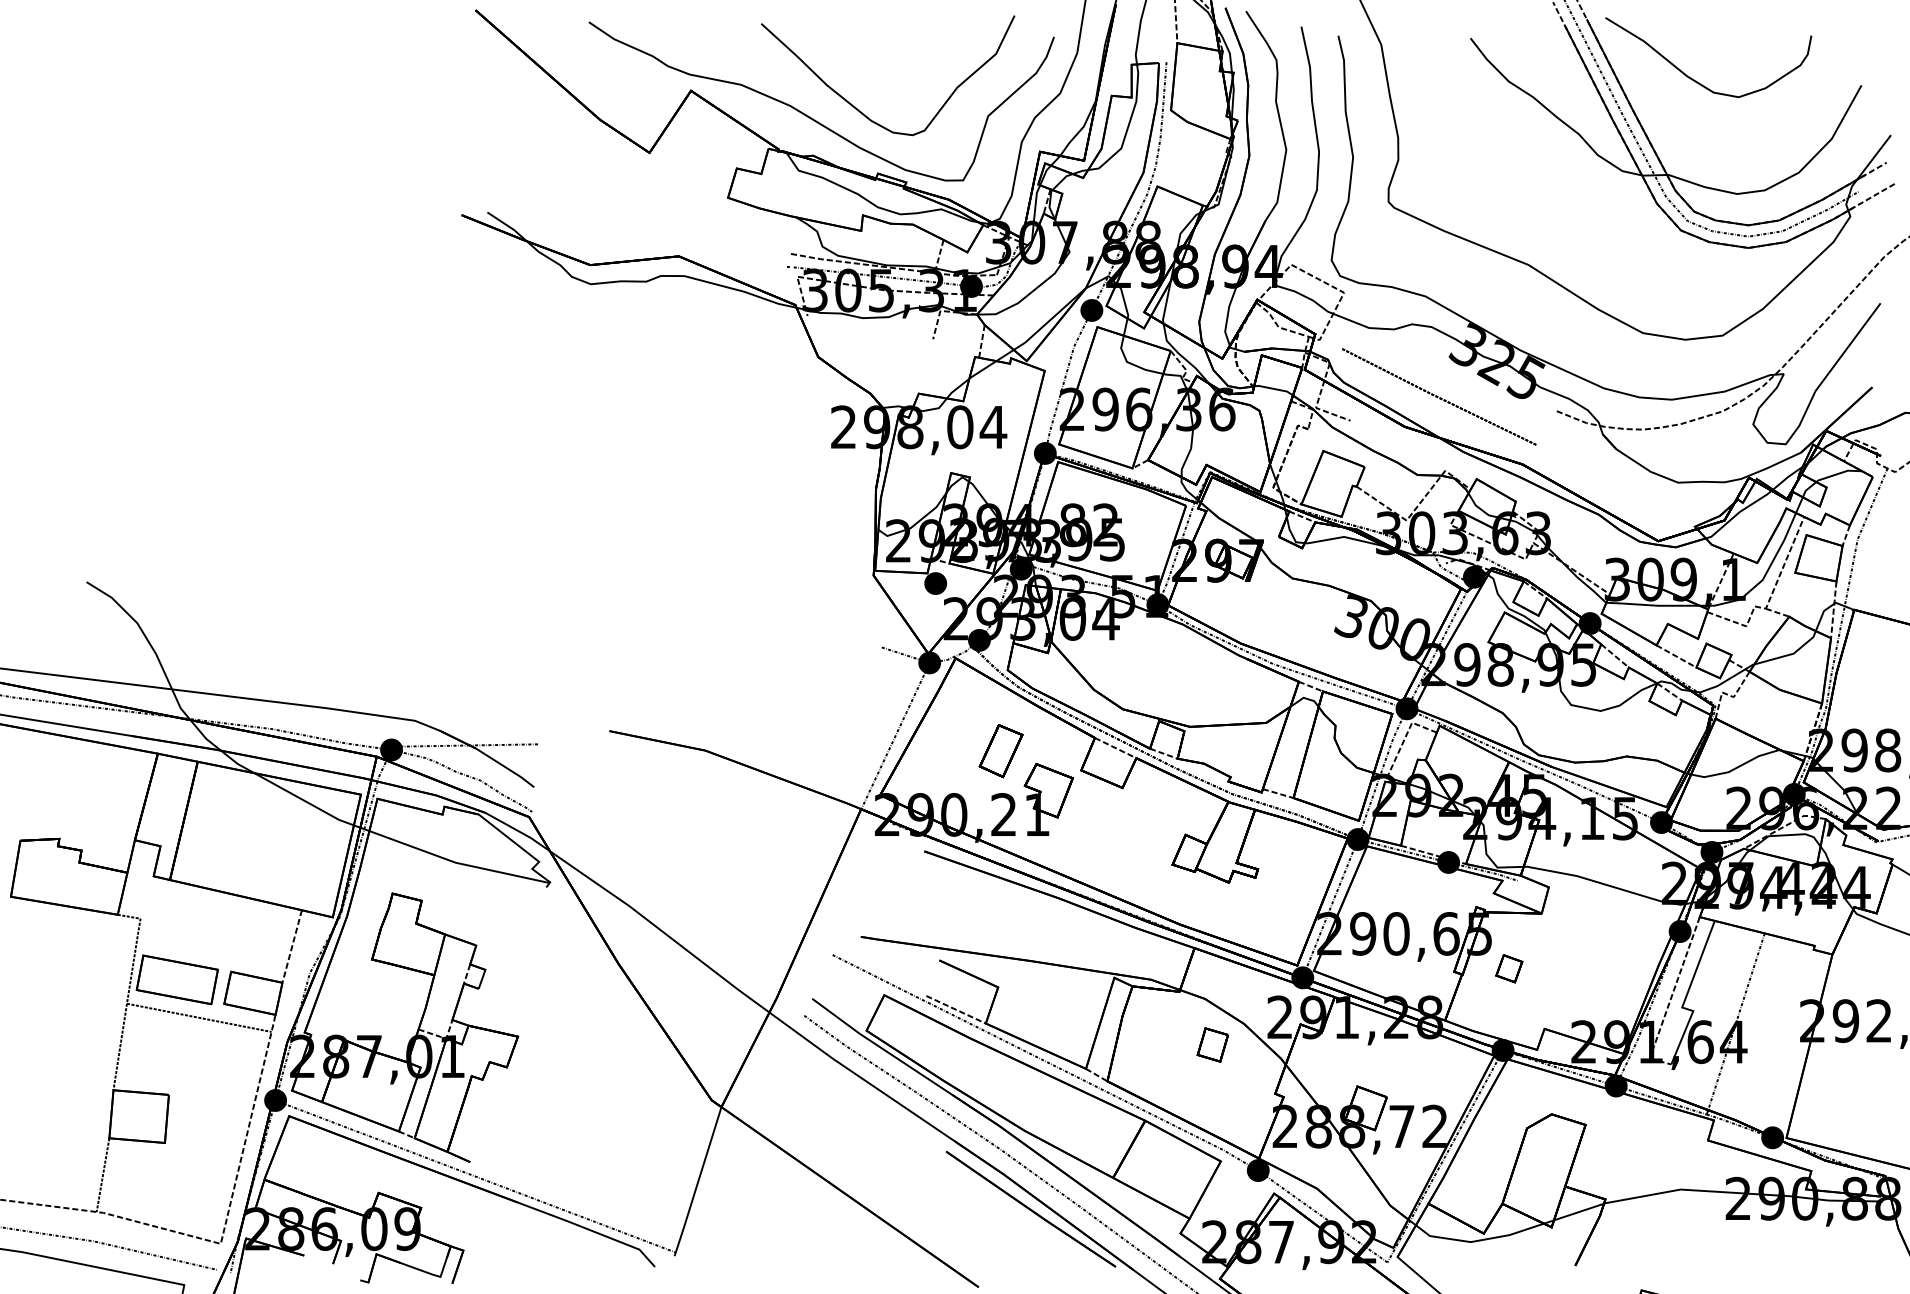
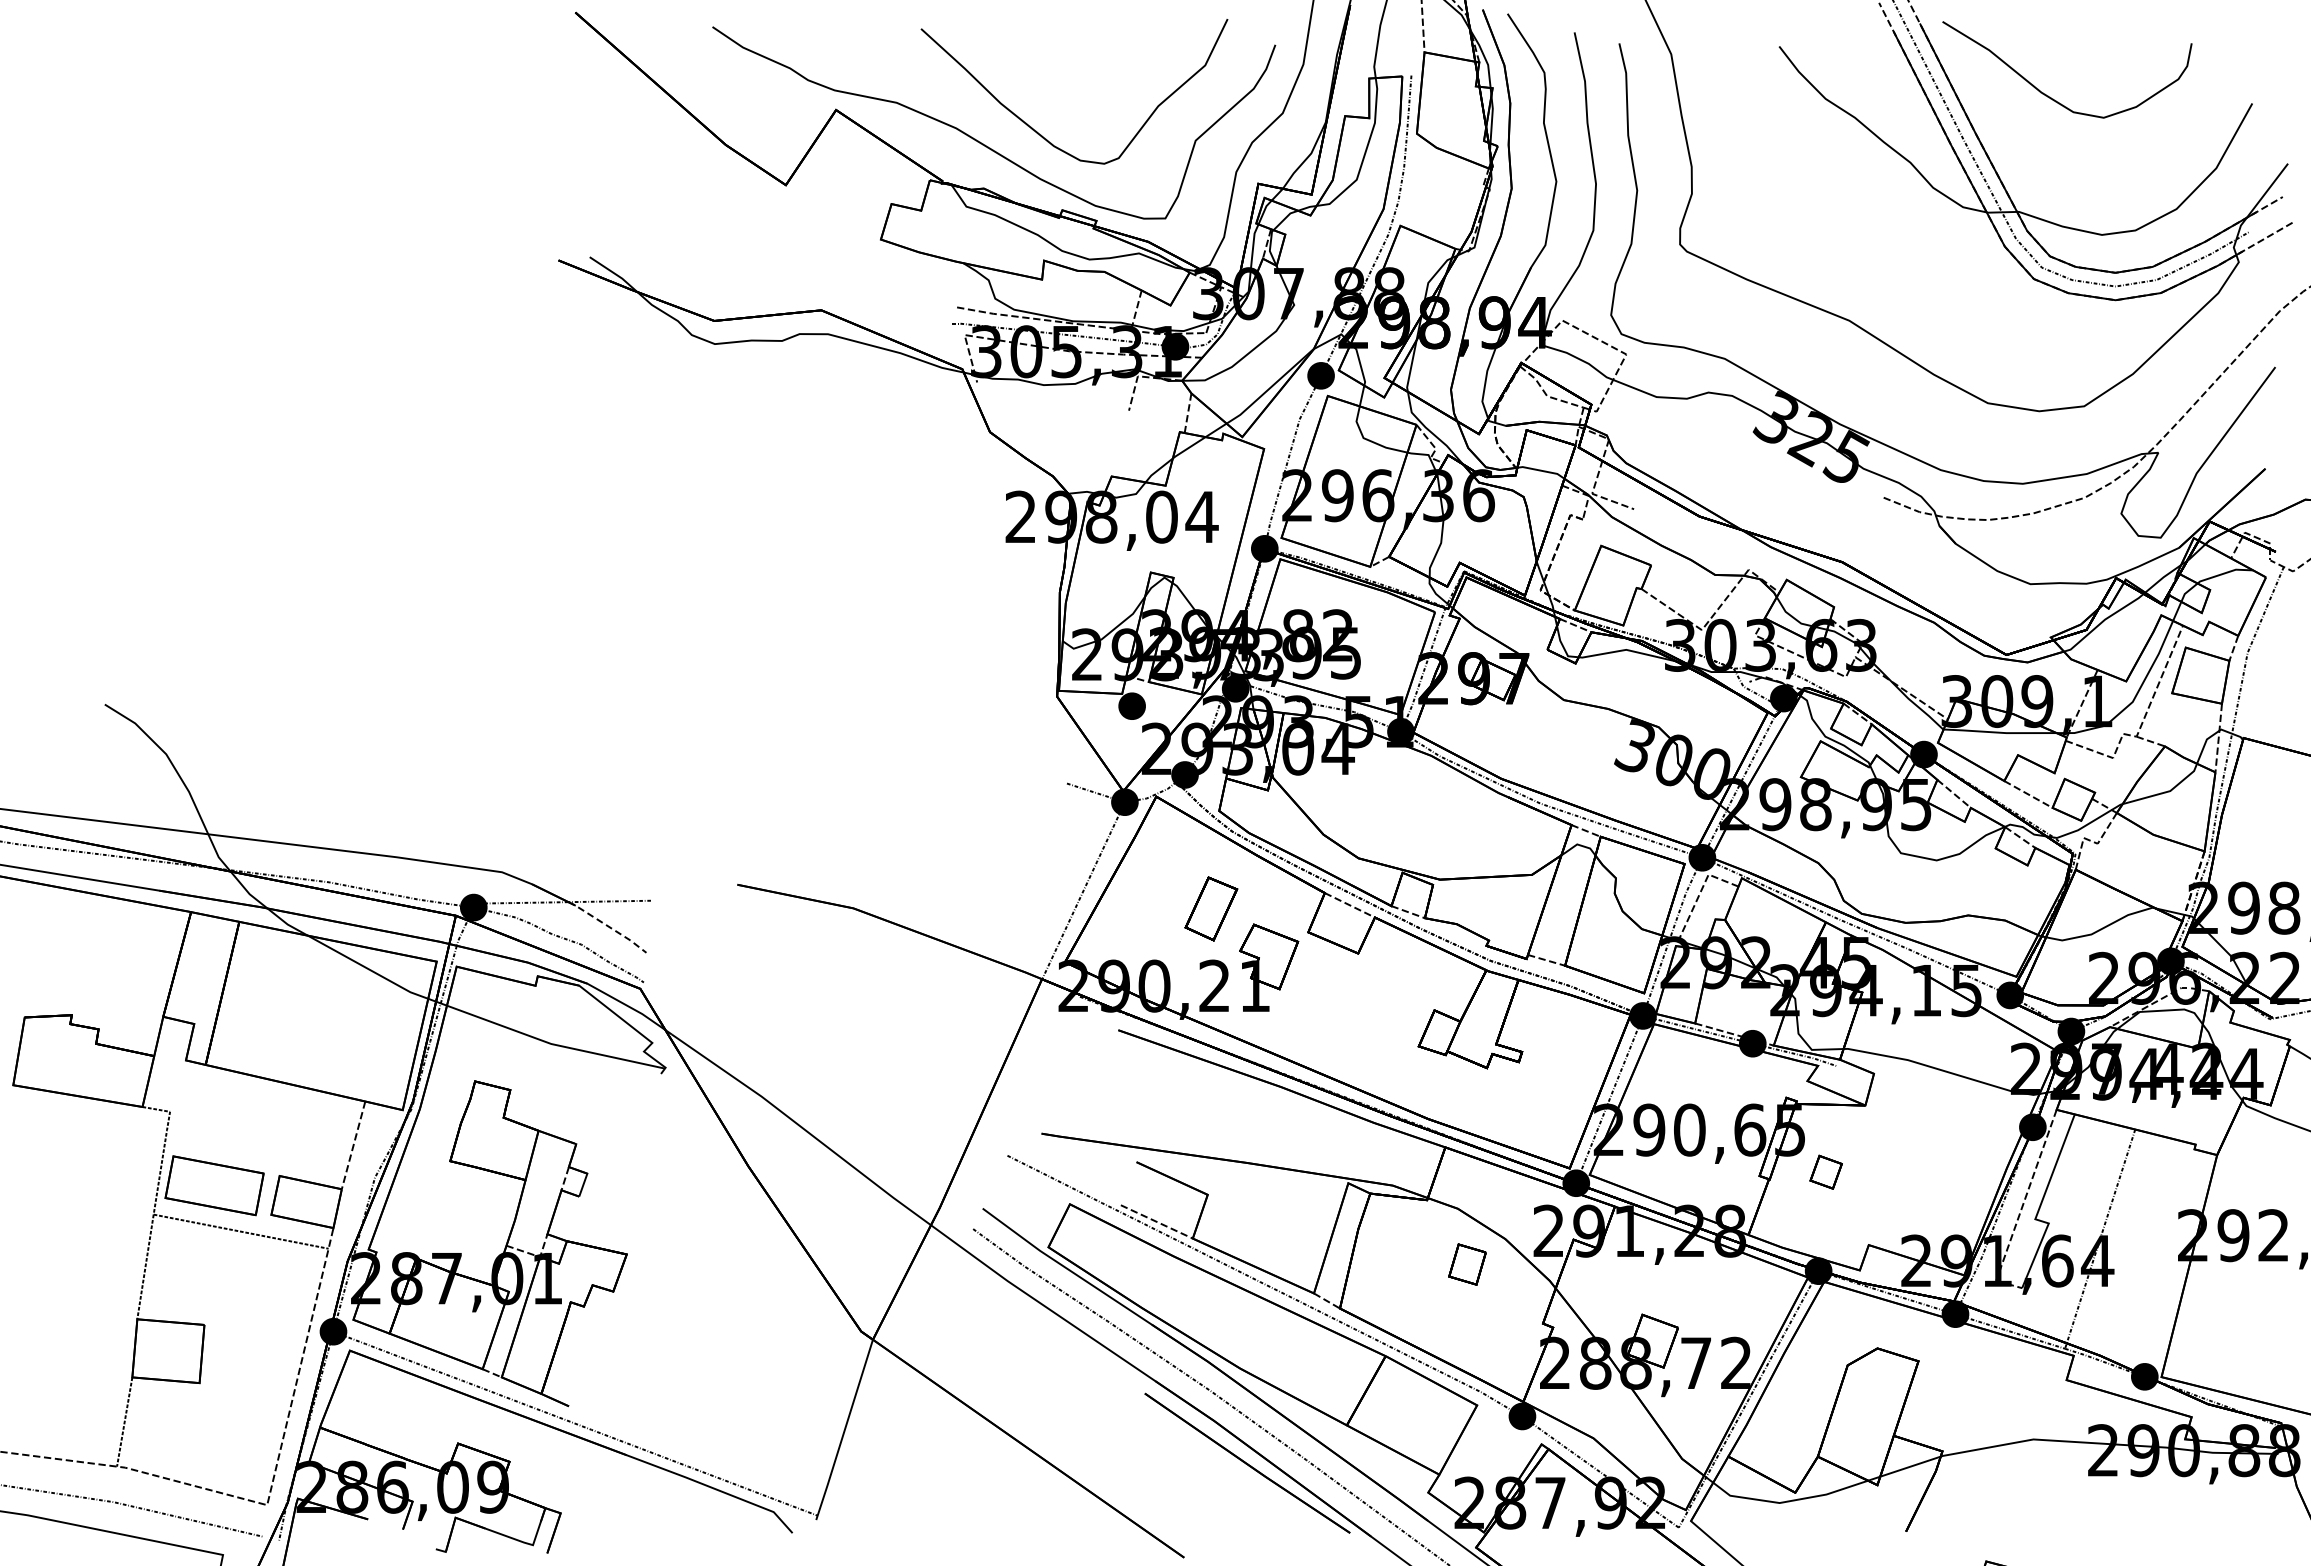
part: (1439, 396) -> (1741, 480), removed
line: (502, 765) -> (608, 926), solid -> dashed

